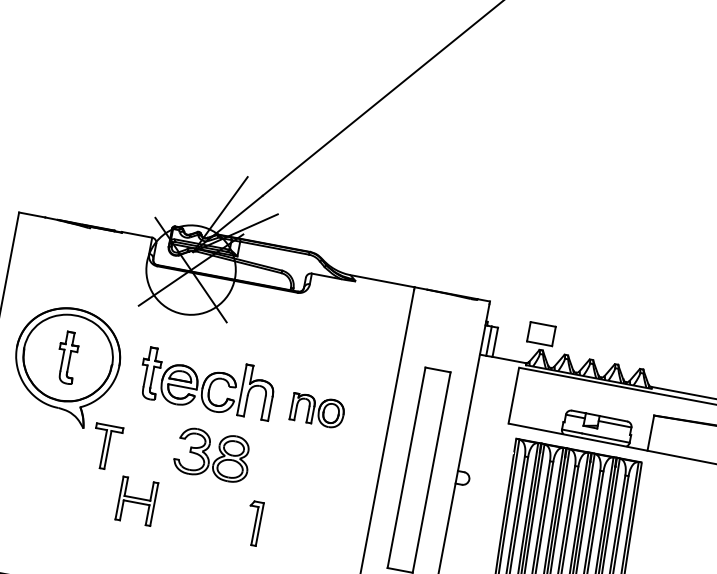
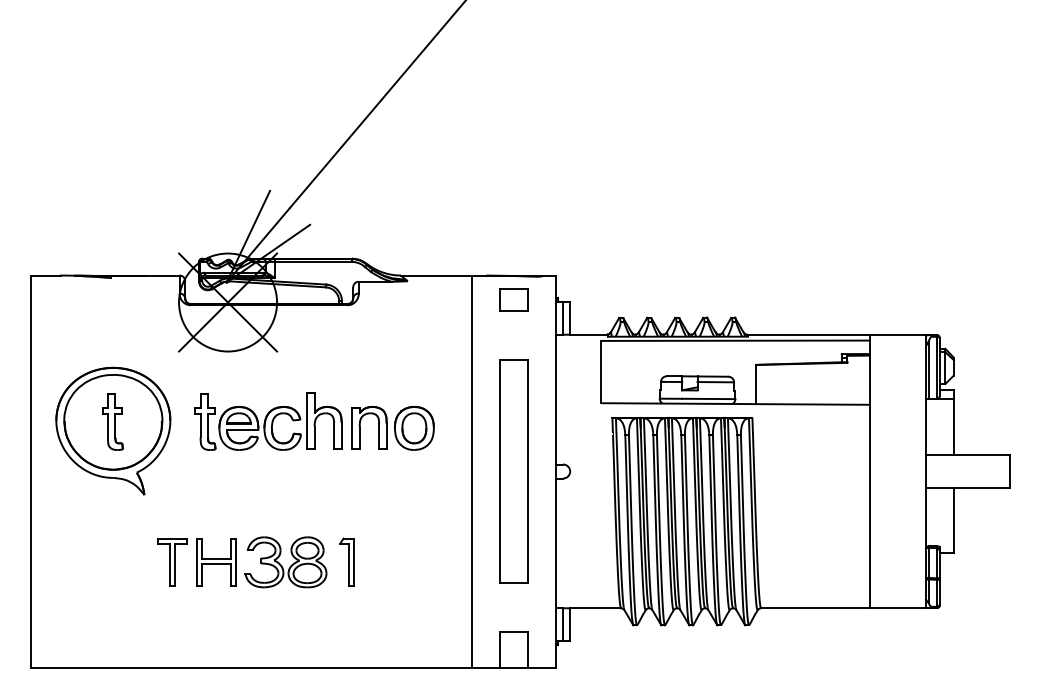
part: (540, 333) -> (513, 299), moved
part: (317, 410) -> (392, 428), size x1.43
part: (106, 447) -> (172, 562), moved
part: (212, 455) -> (285, 562), moved

